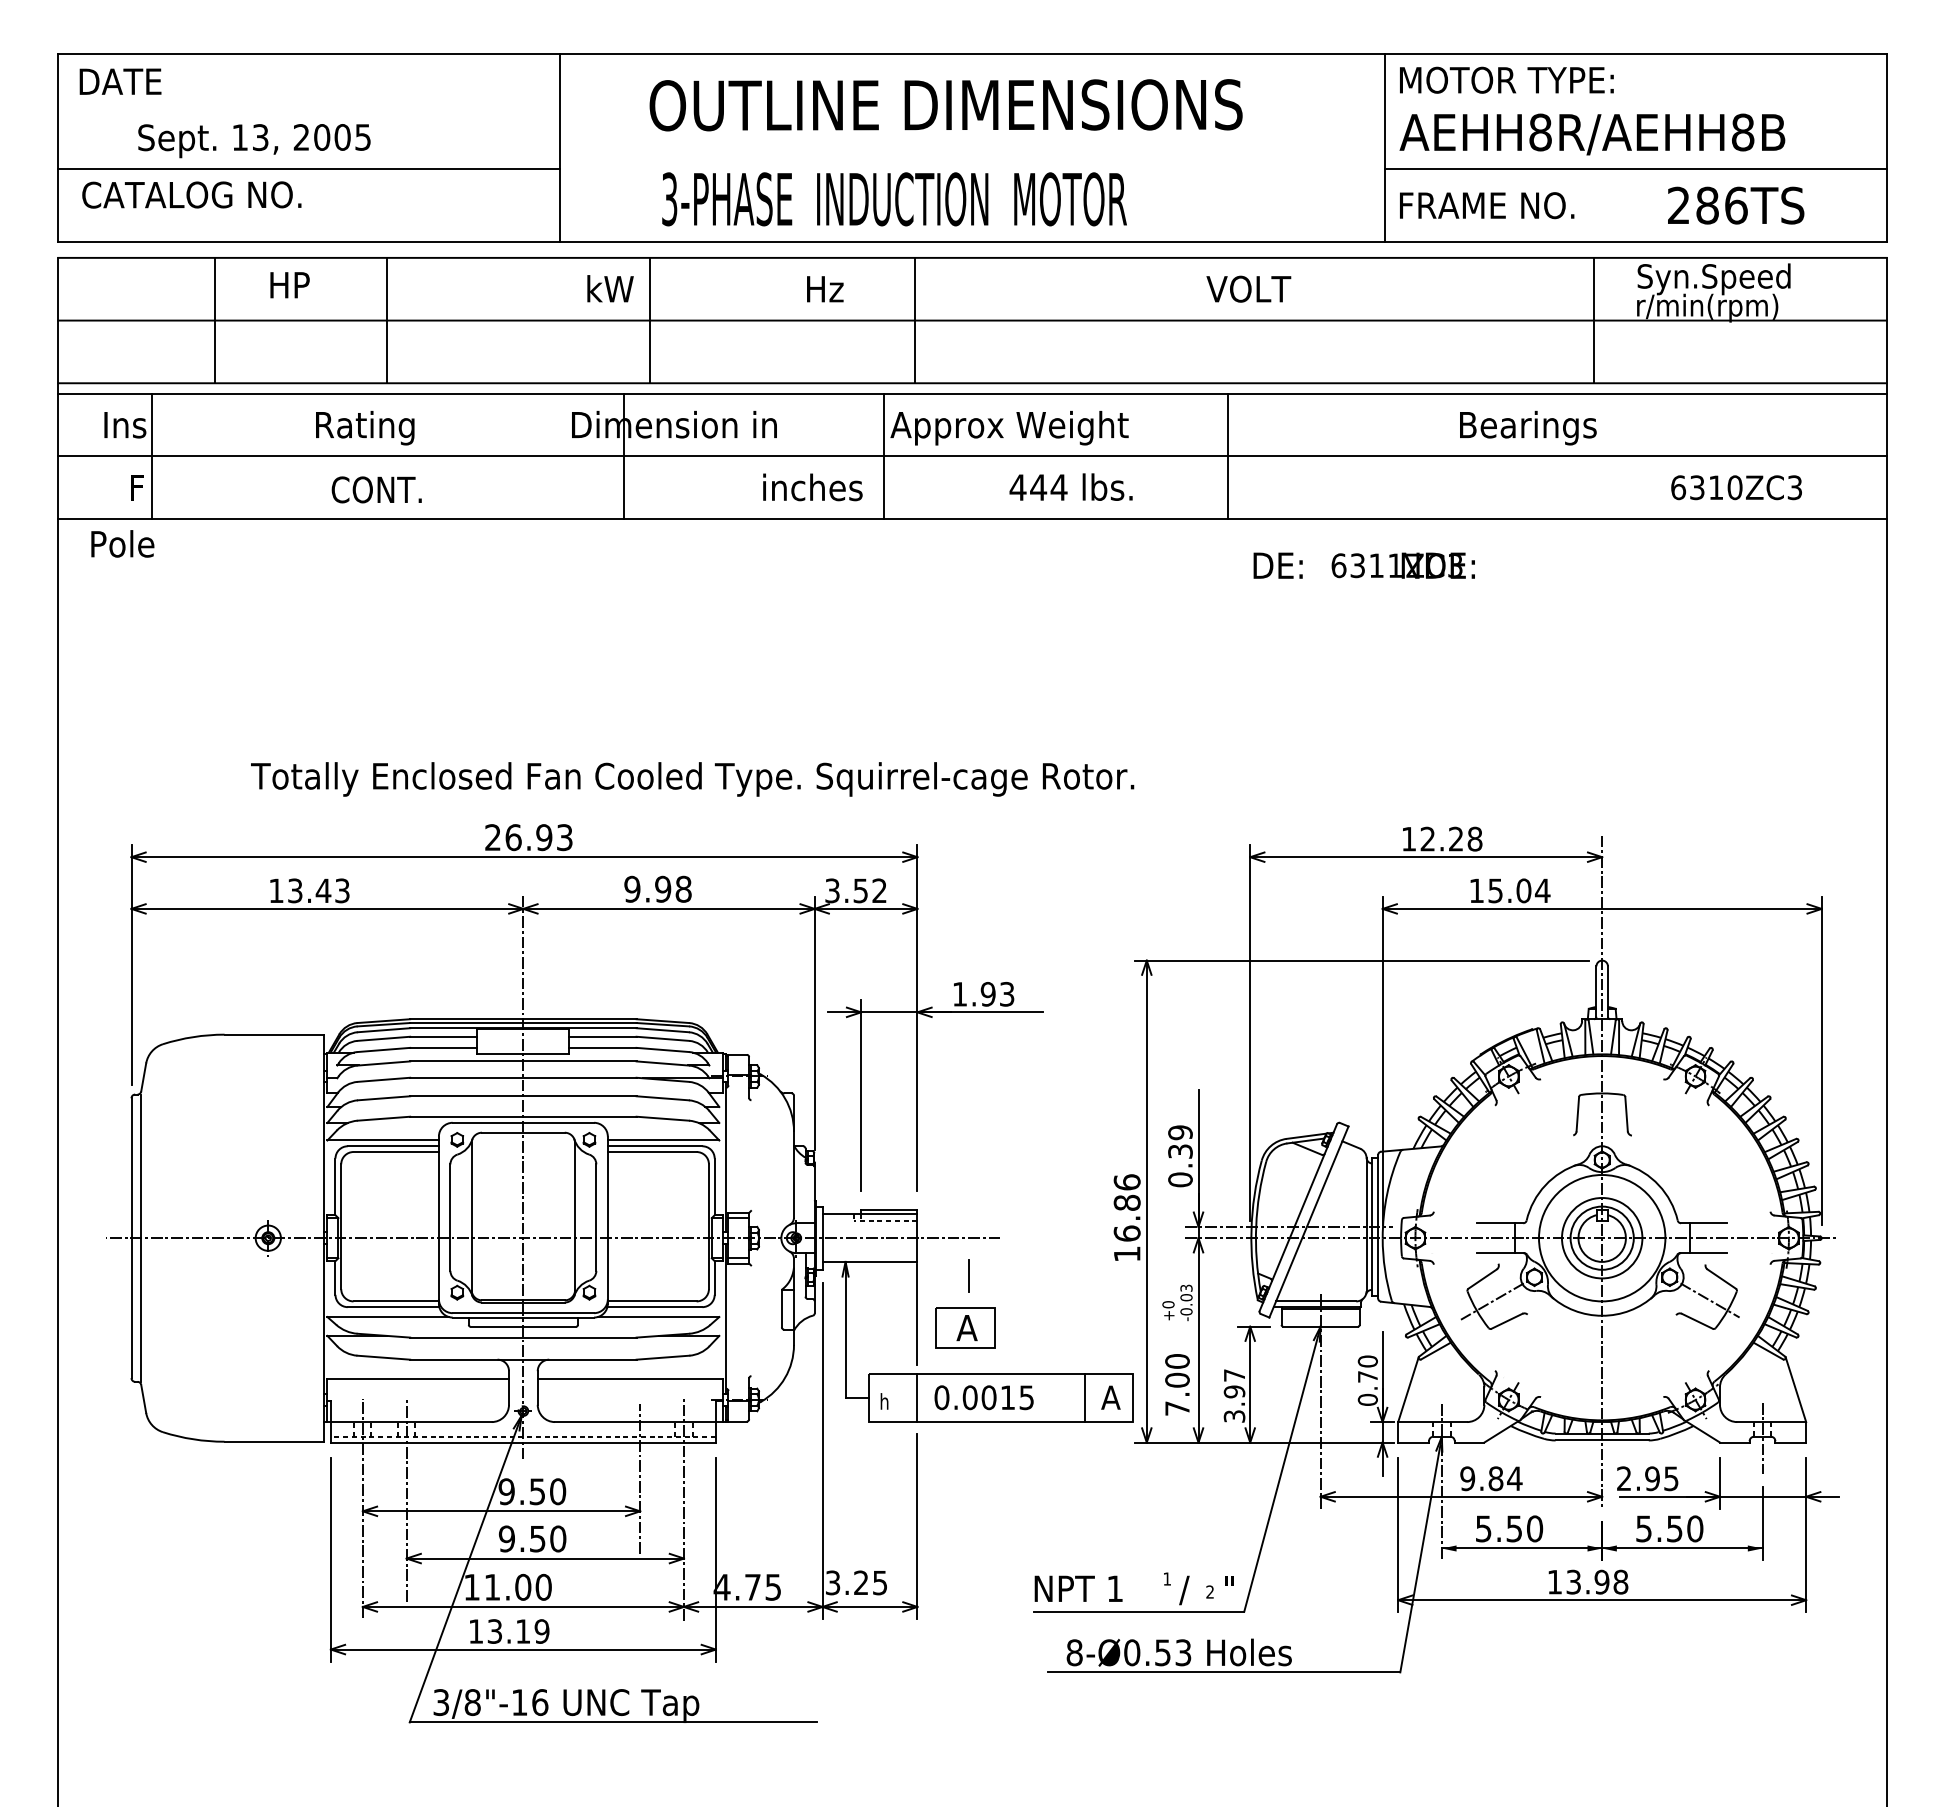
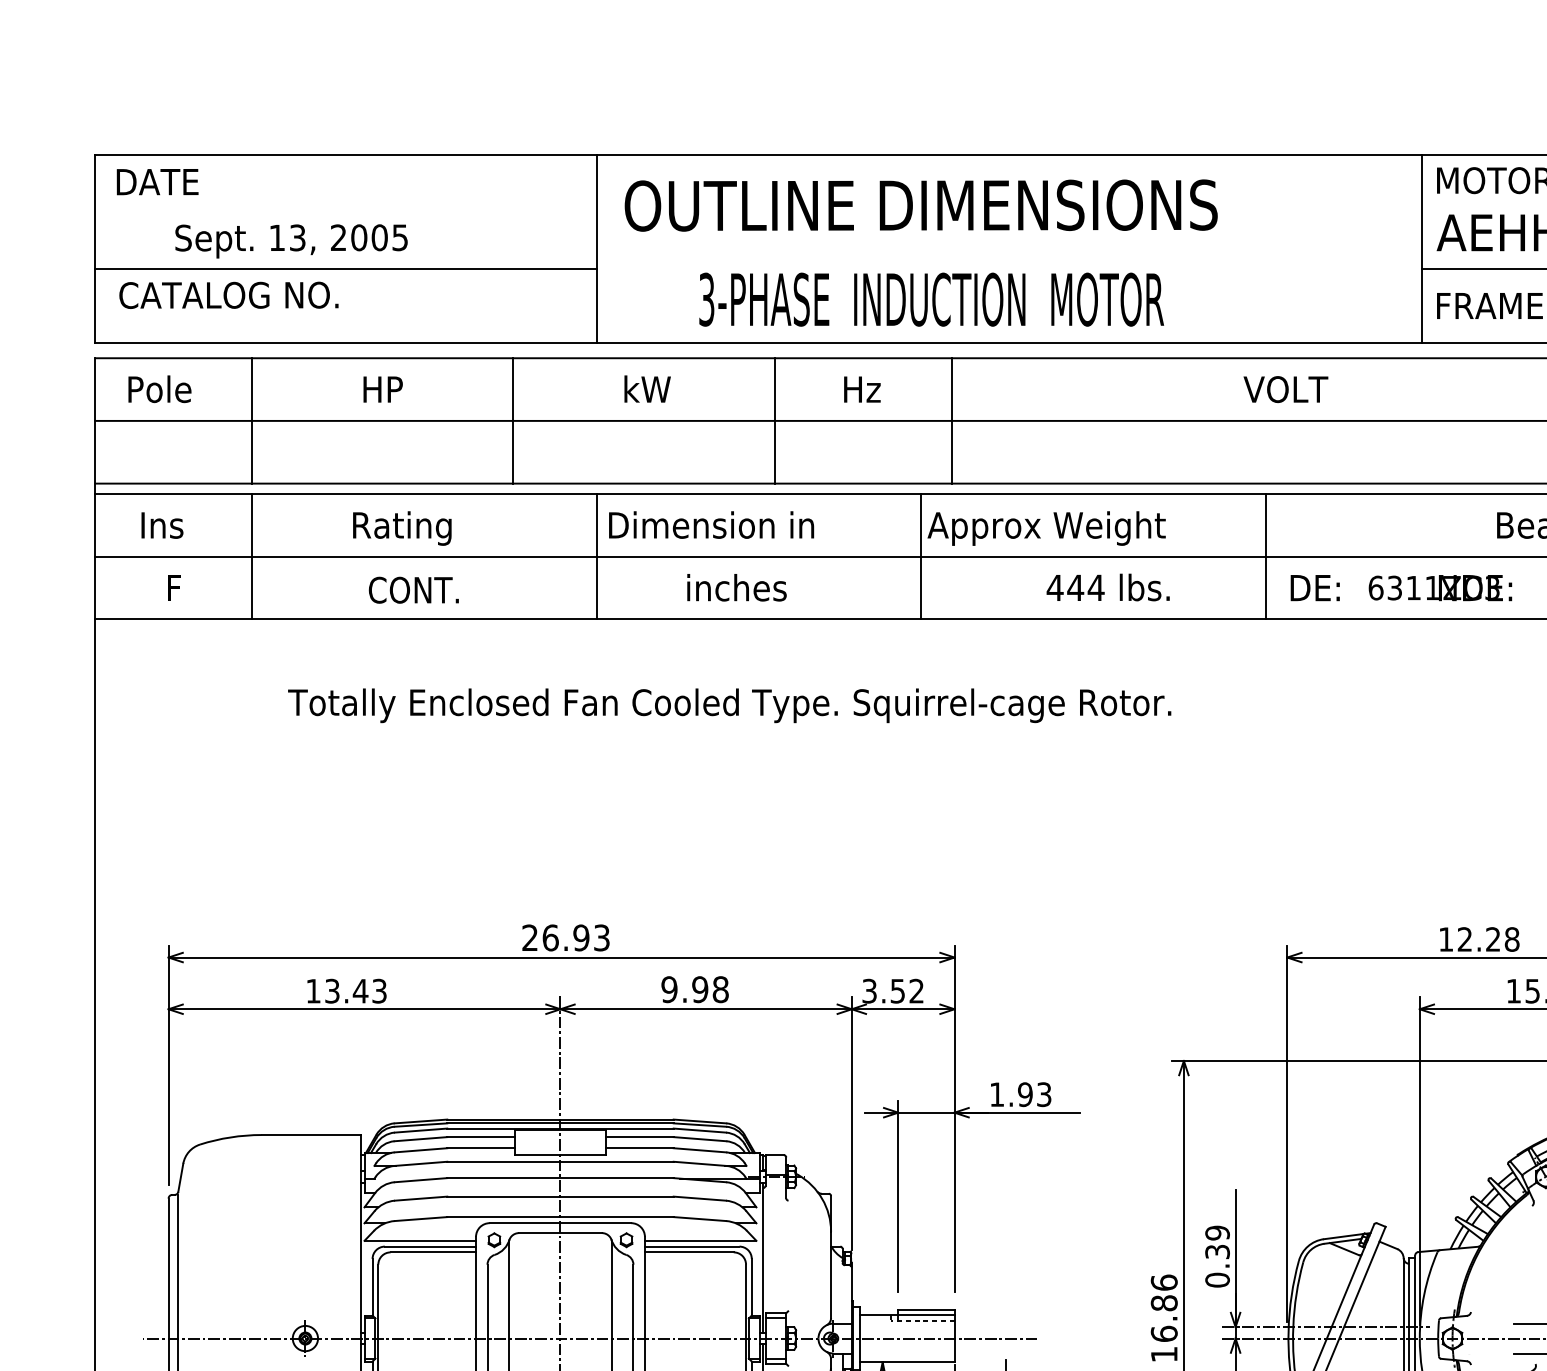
text: (945, 105) -> (920, 205), moved
text: (289, 285) -> (382, 389), moved
line: (387, 320) -> (513, 420), moved
line: (650, 320) -> (774, 420), moved
line: (152, 456) -> (252, 556), moved
line: (623, 456) -> (596, 556), moved
text: (812, 487) -> (736, 587), moved
text: (122, 543) -> (159, 388), moved
text: (1363, 565) -> (1400, 587), moved
text: (692, 779) -> (729, 705), moved

